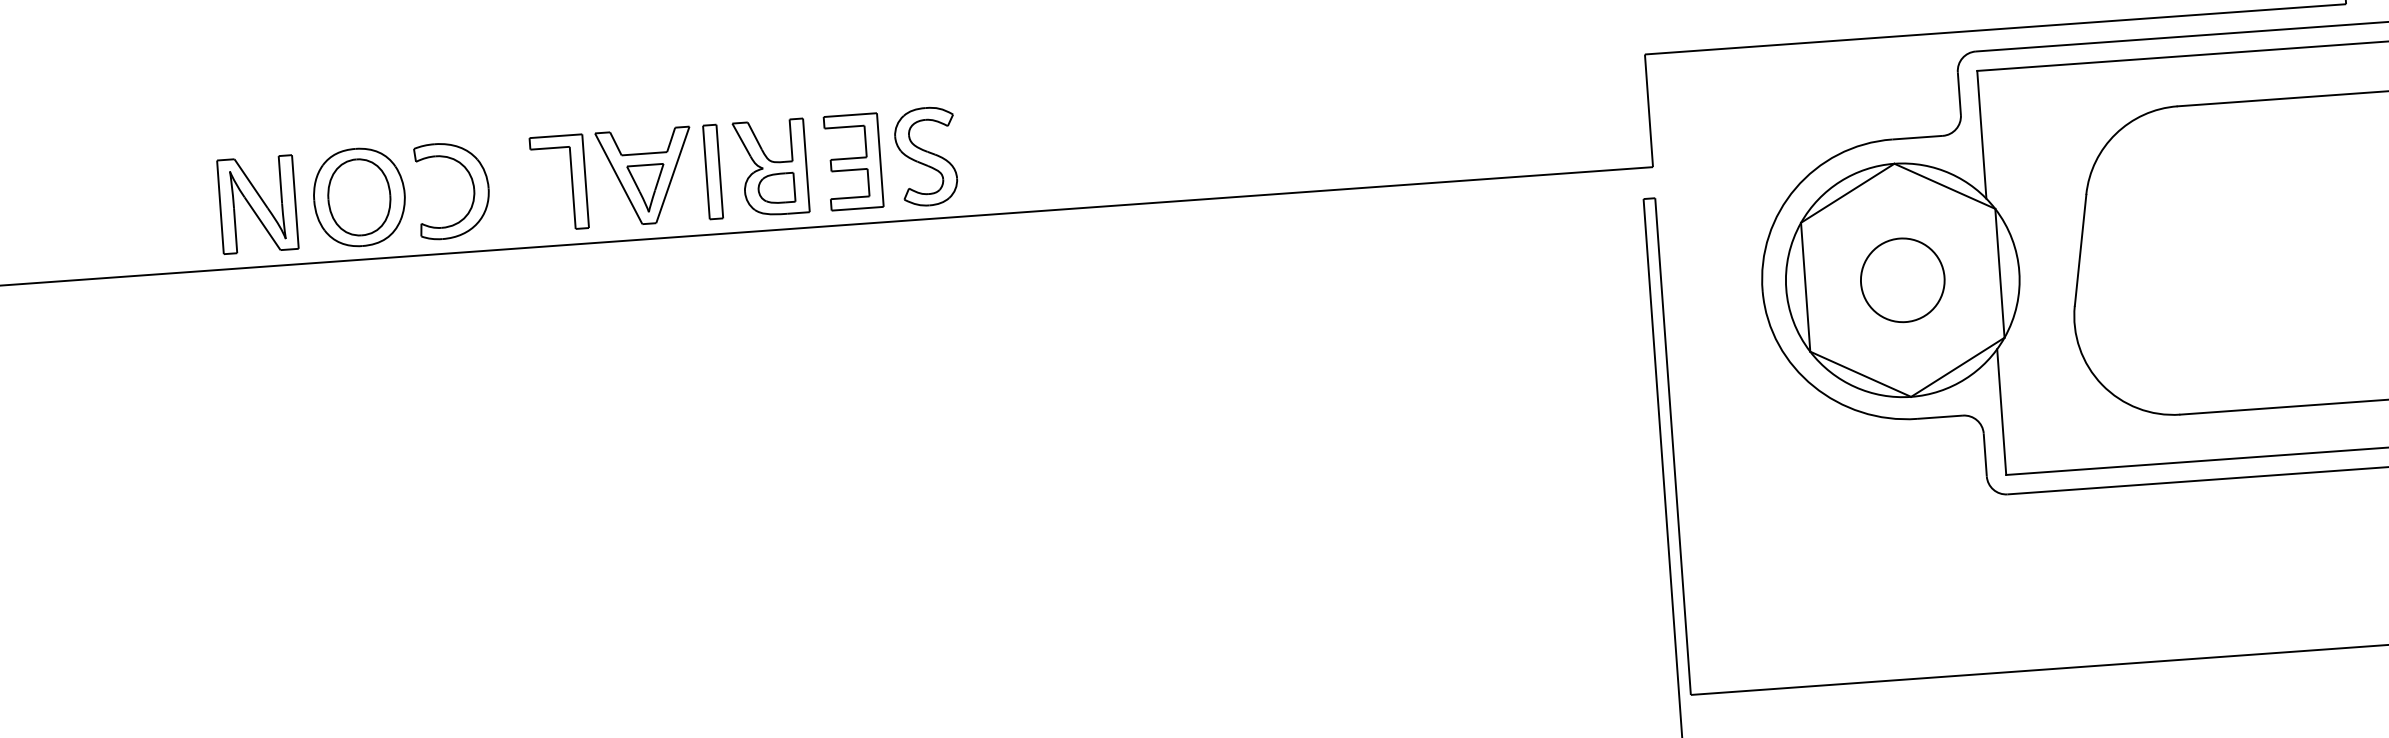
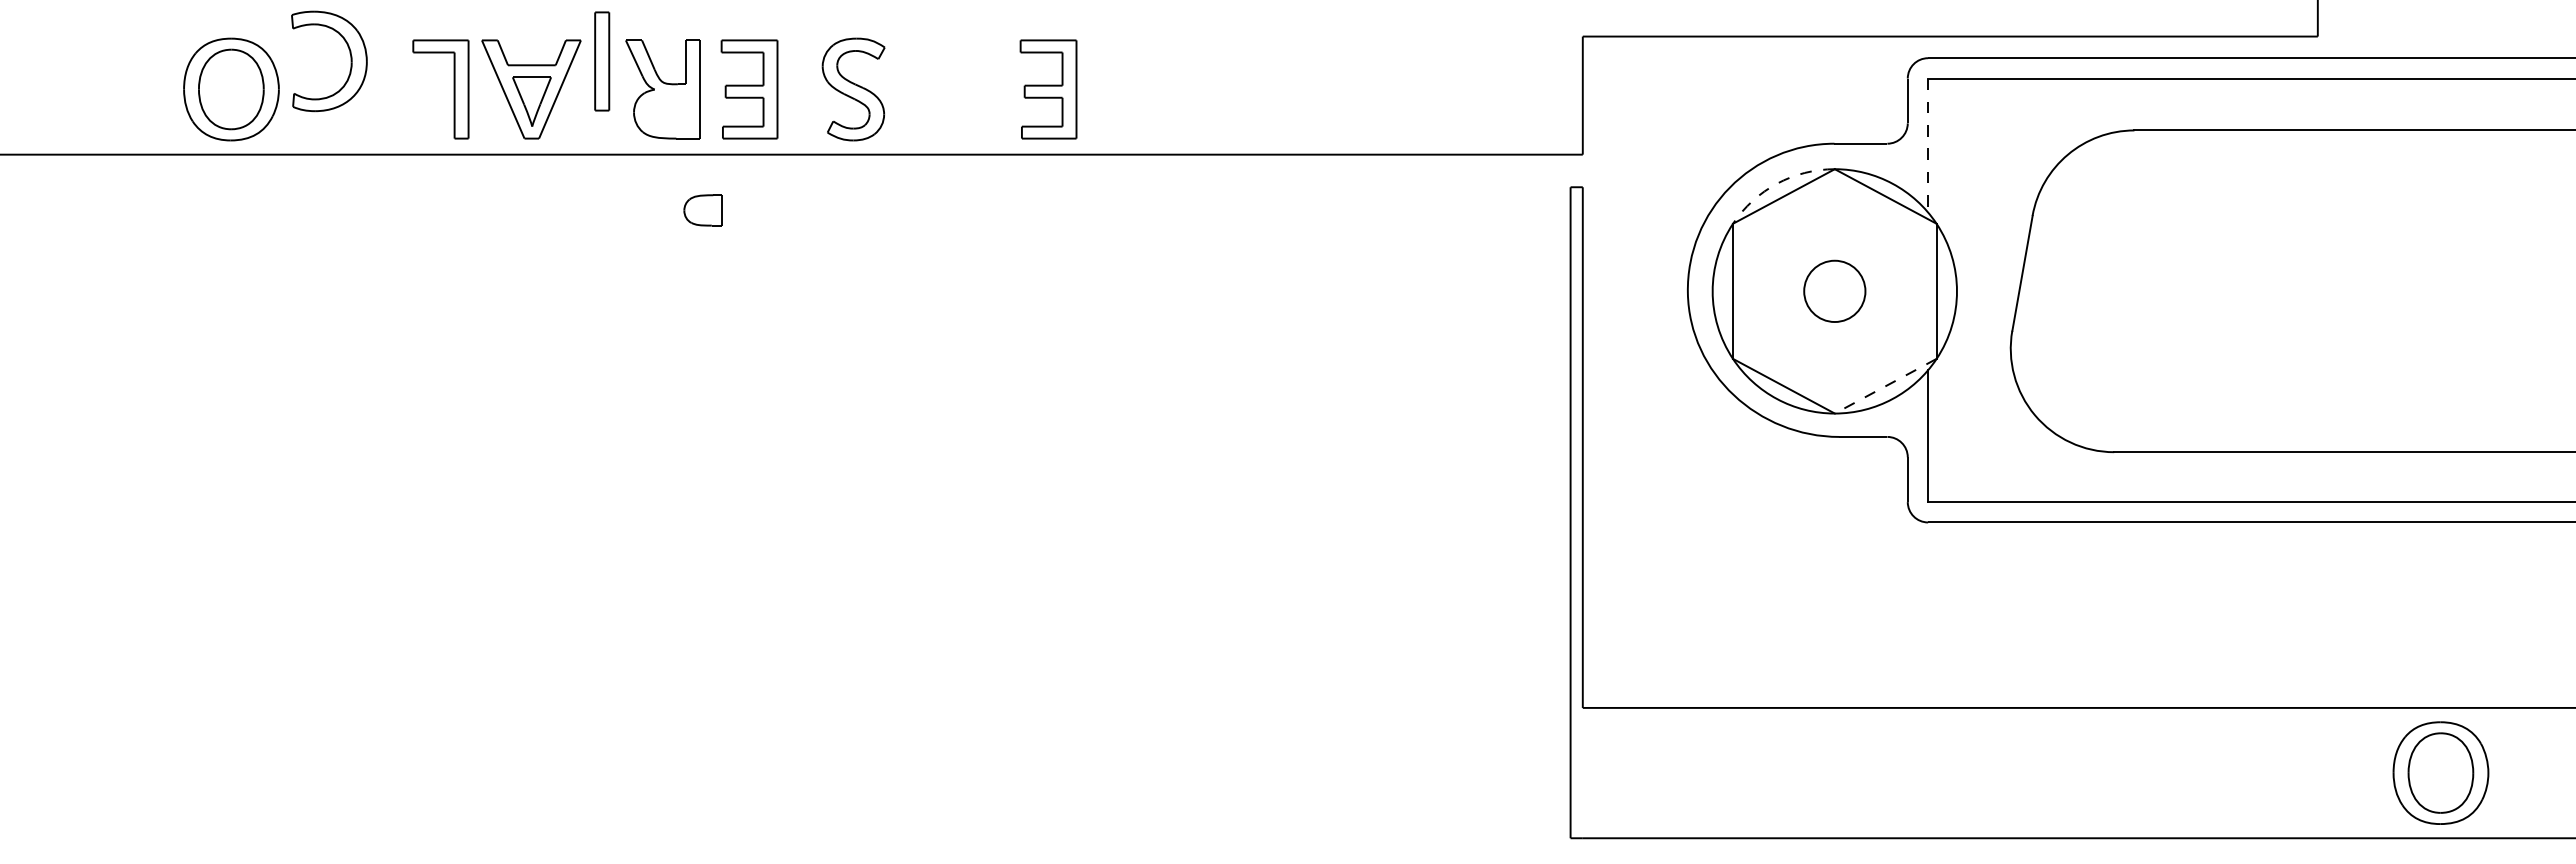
line: (1982, 134) -> (1928, 145), solid -> dashed
part: (1138, 141) -> (1048, 89), added
part: (926, 156) -> (853, 89), moved
part: (713, 172) -> (602, 61), moved
arc: (1840, 181) -> (1777, 183), solid -> dashed
part: (775, 188) -> (702, 210), moved
part: (473, 189) -> (350, 61), moved
part: (257, 204) -> (124, 89), removed
circle: (1902, 280) -> (1834, 291), size x0.7
line: (1957, 367) -> (1885, 386), solid -> dashed

